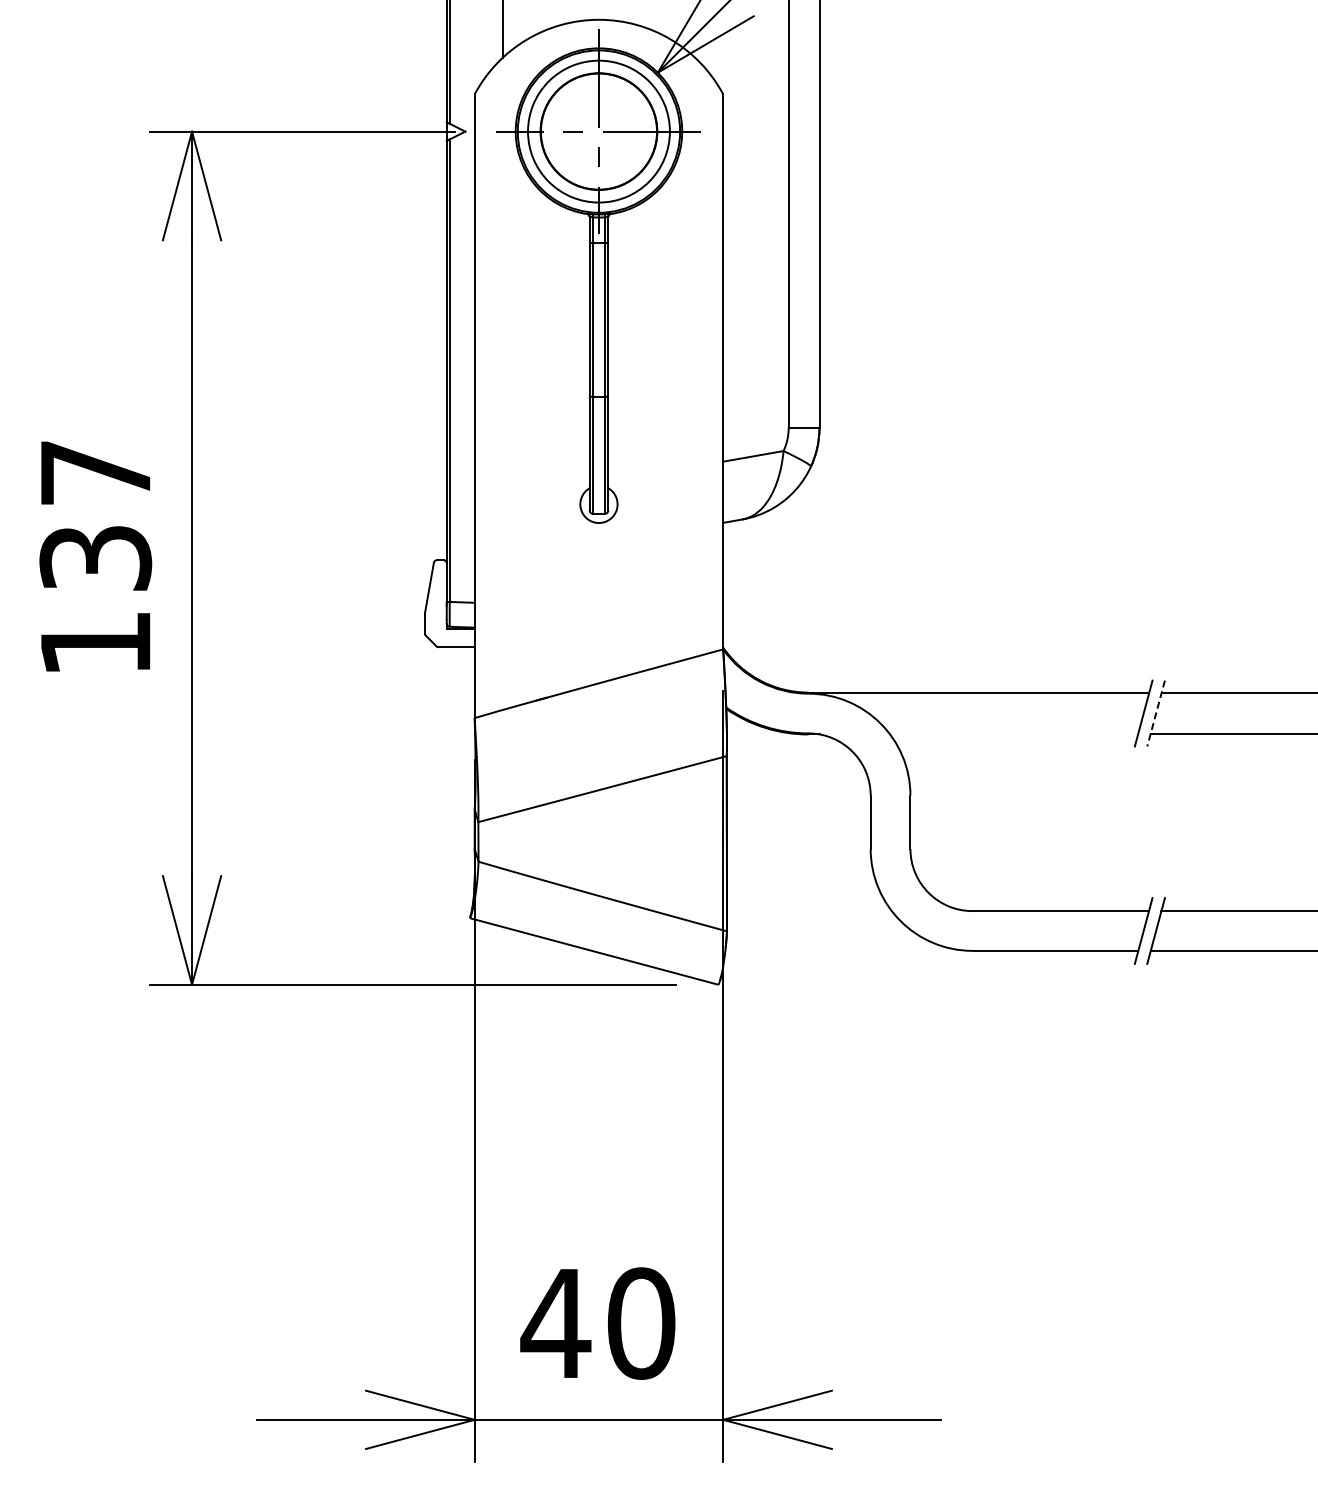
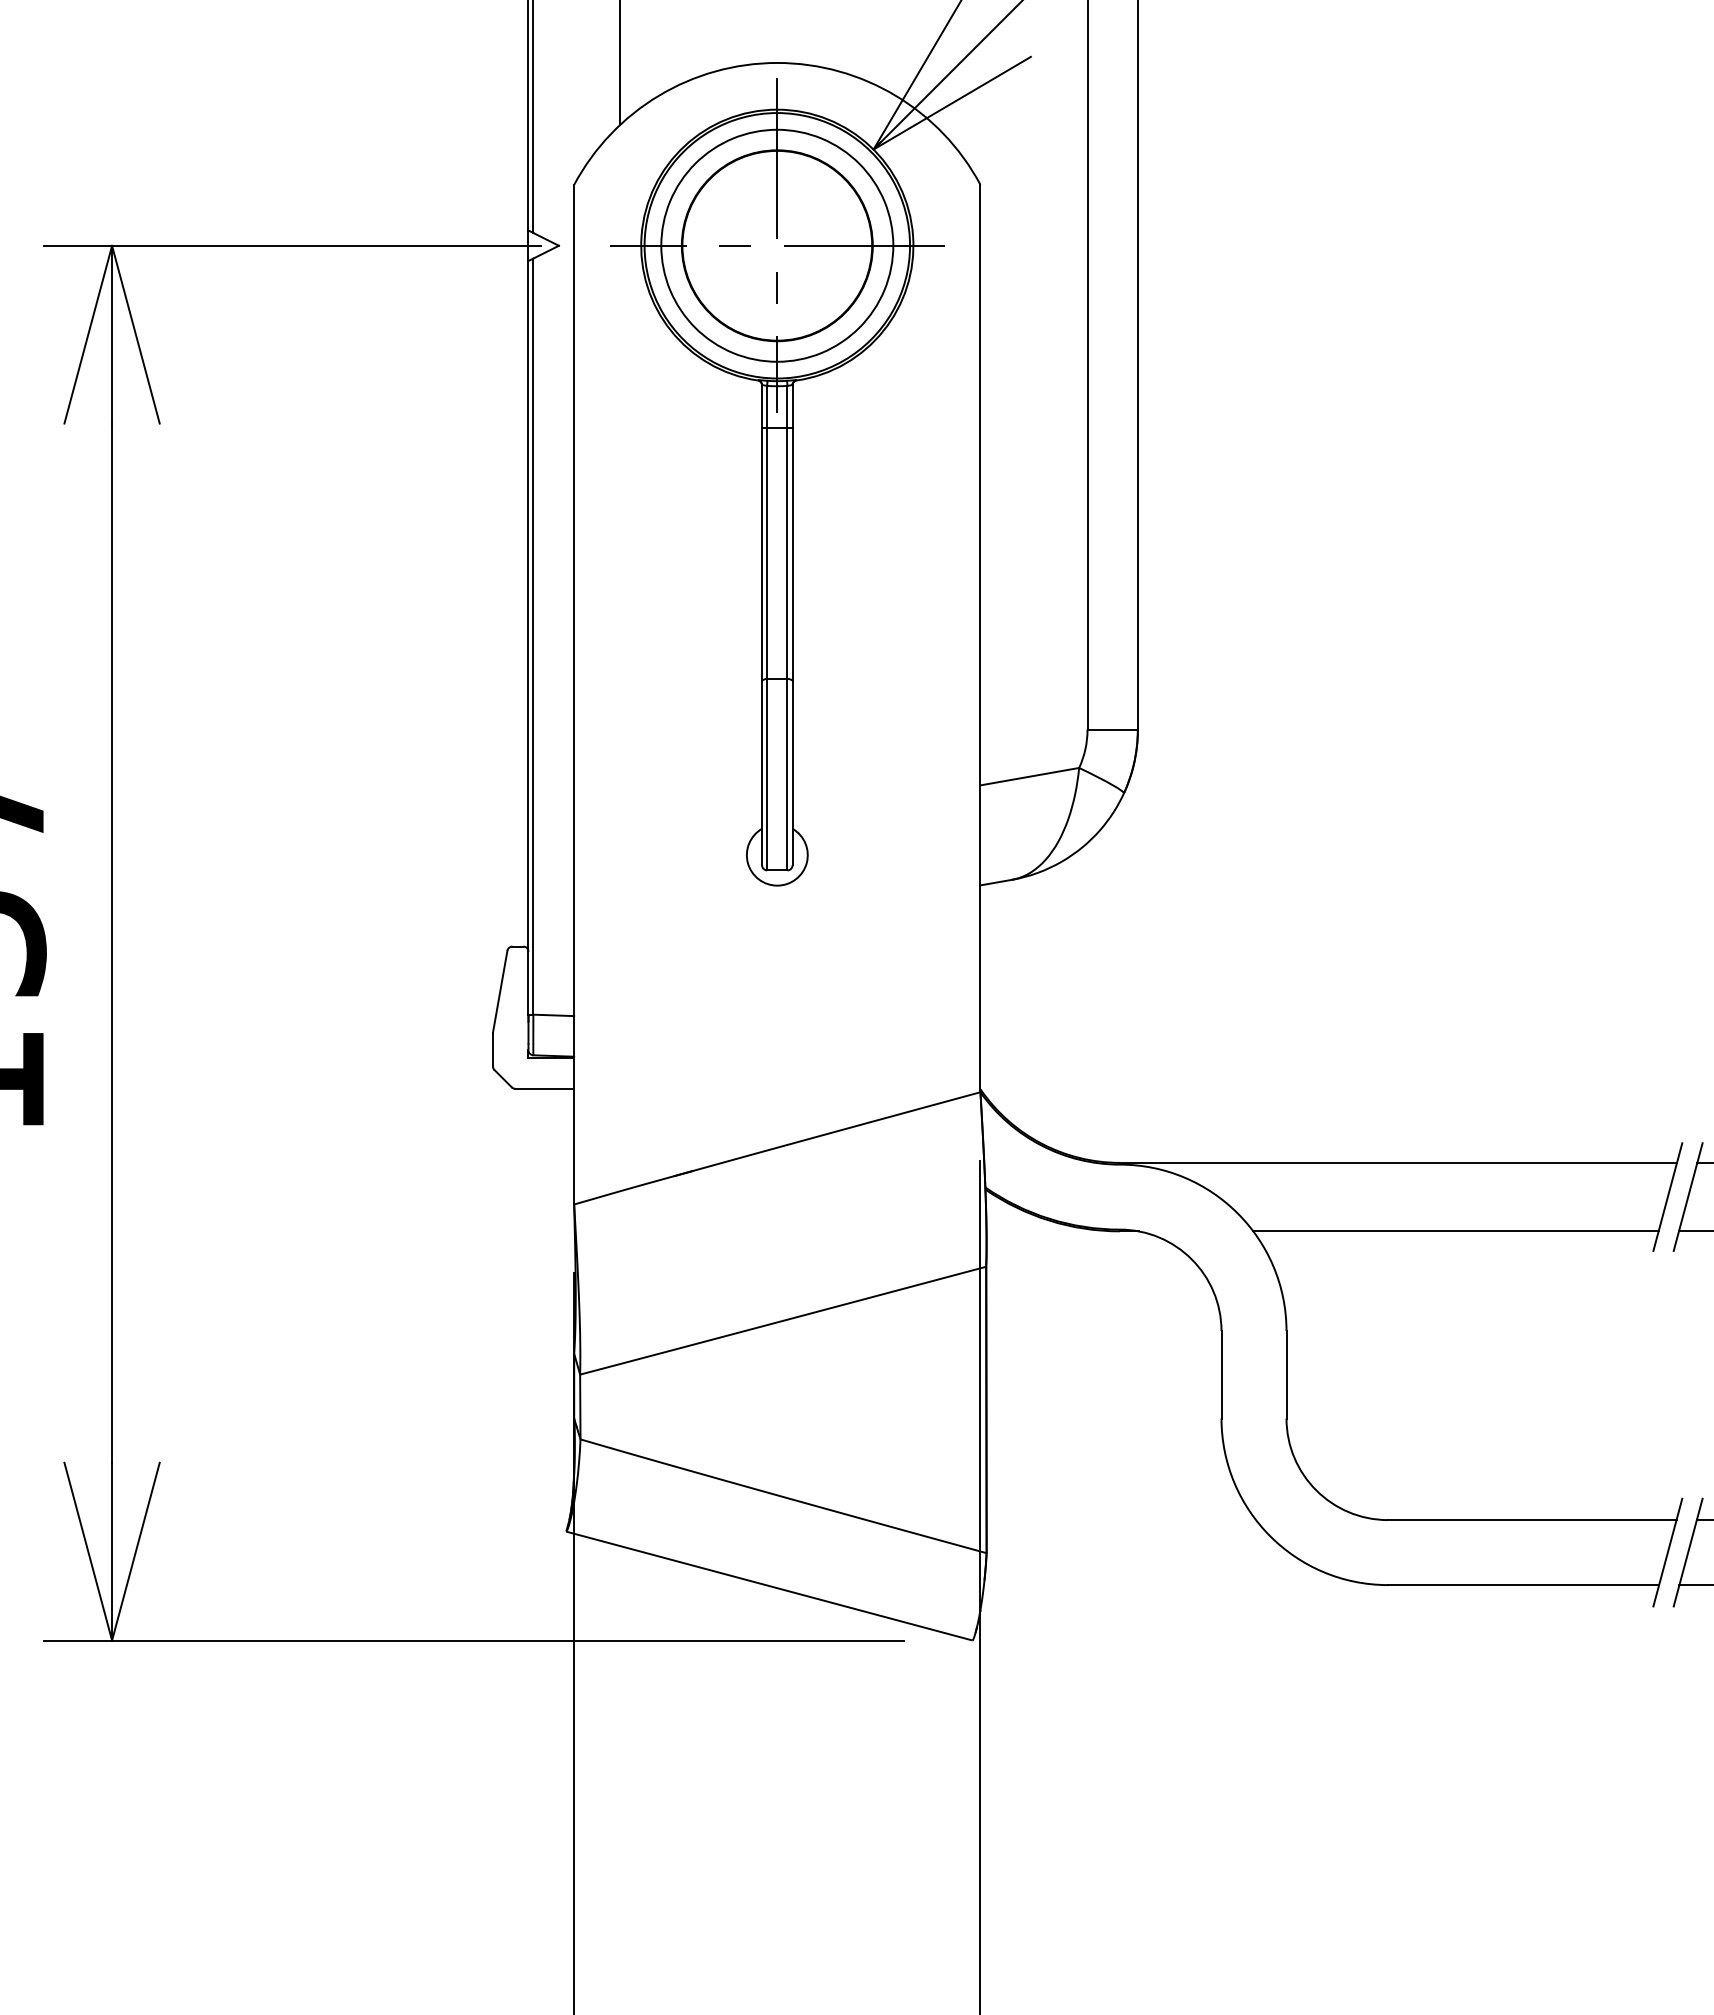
line: (1155, 714) -> (1687, 1198), dashed -> solid
line: (1014, 734) -> (1456, 1231), added

